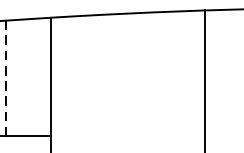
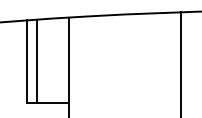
line: (5, 78) -> (36, 61), dashed -> solid

